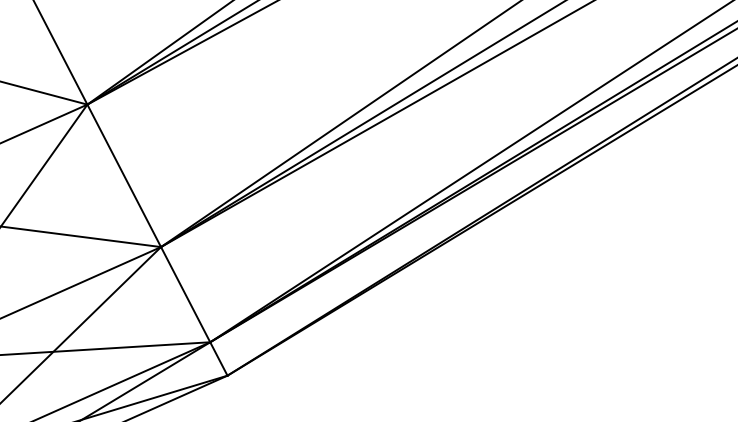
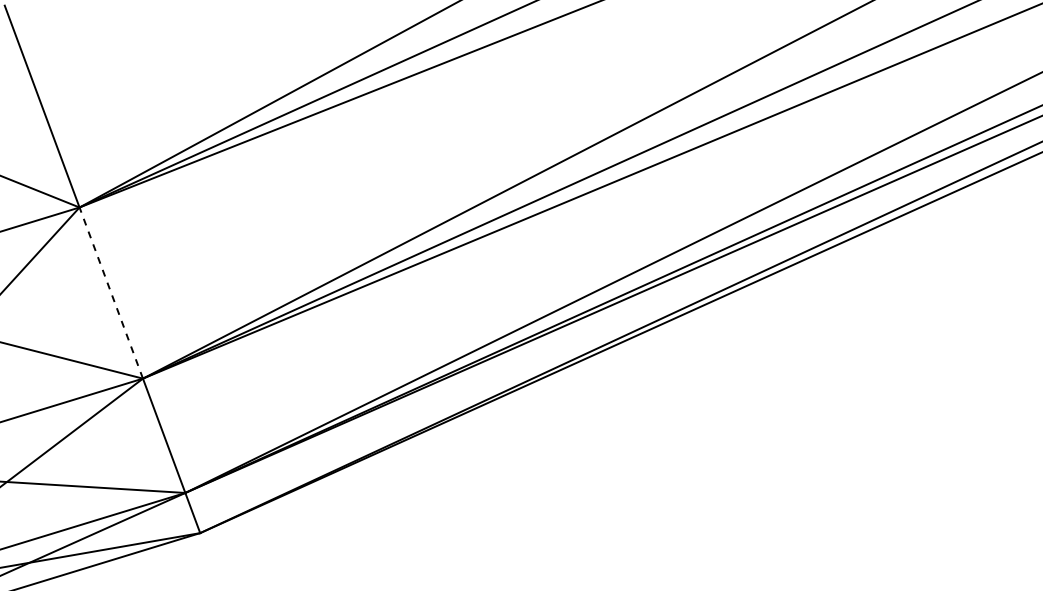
line: (124, 175) -> (111, 292), solid -> dashed

